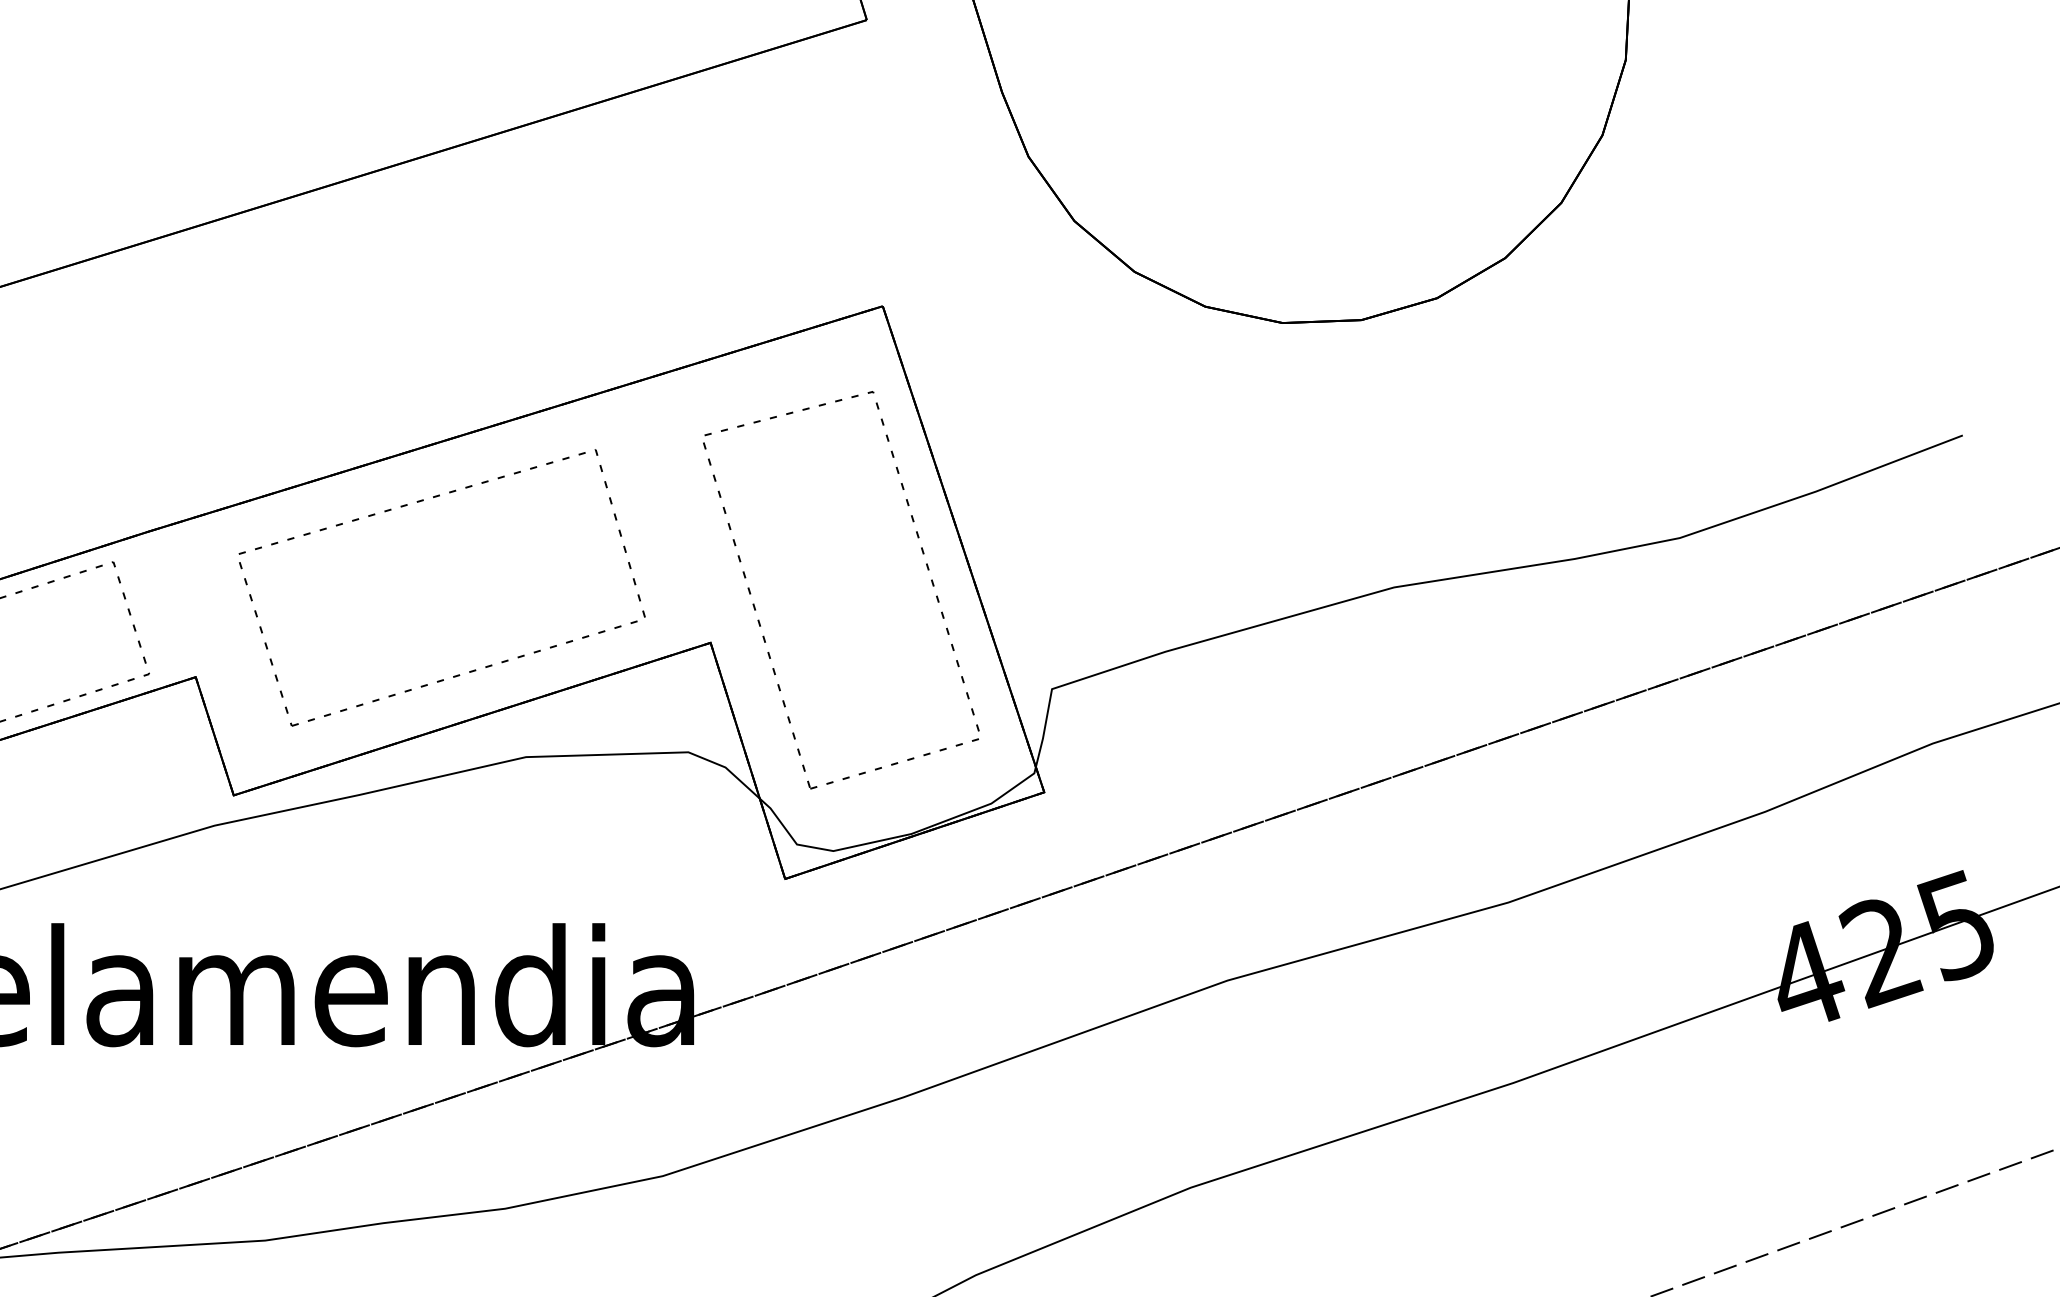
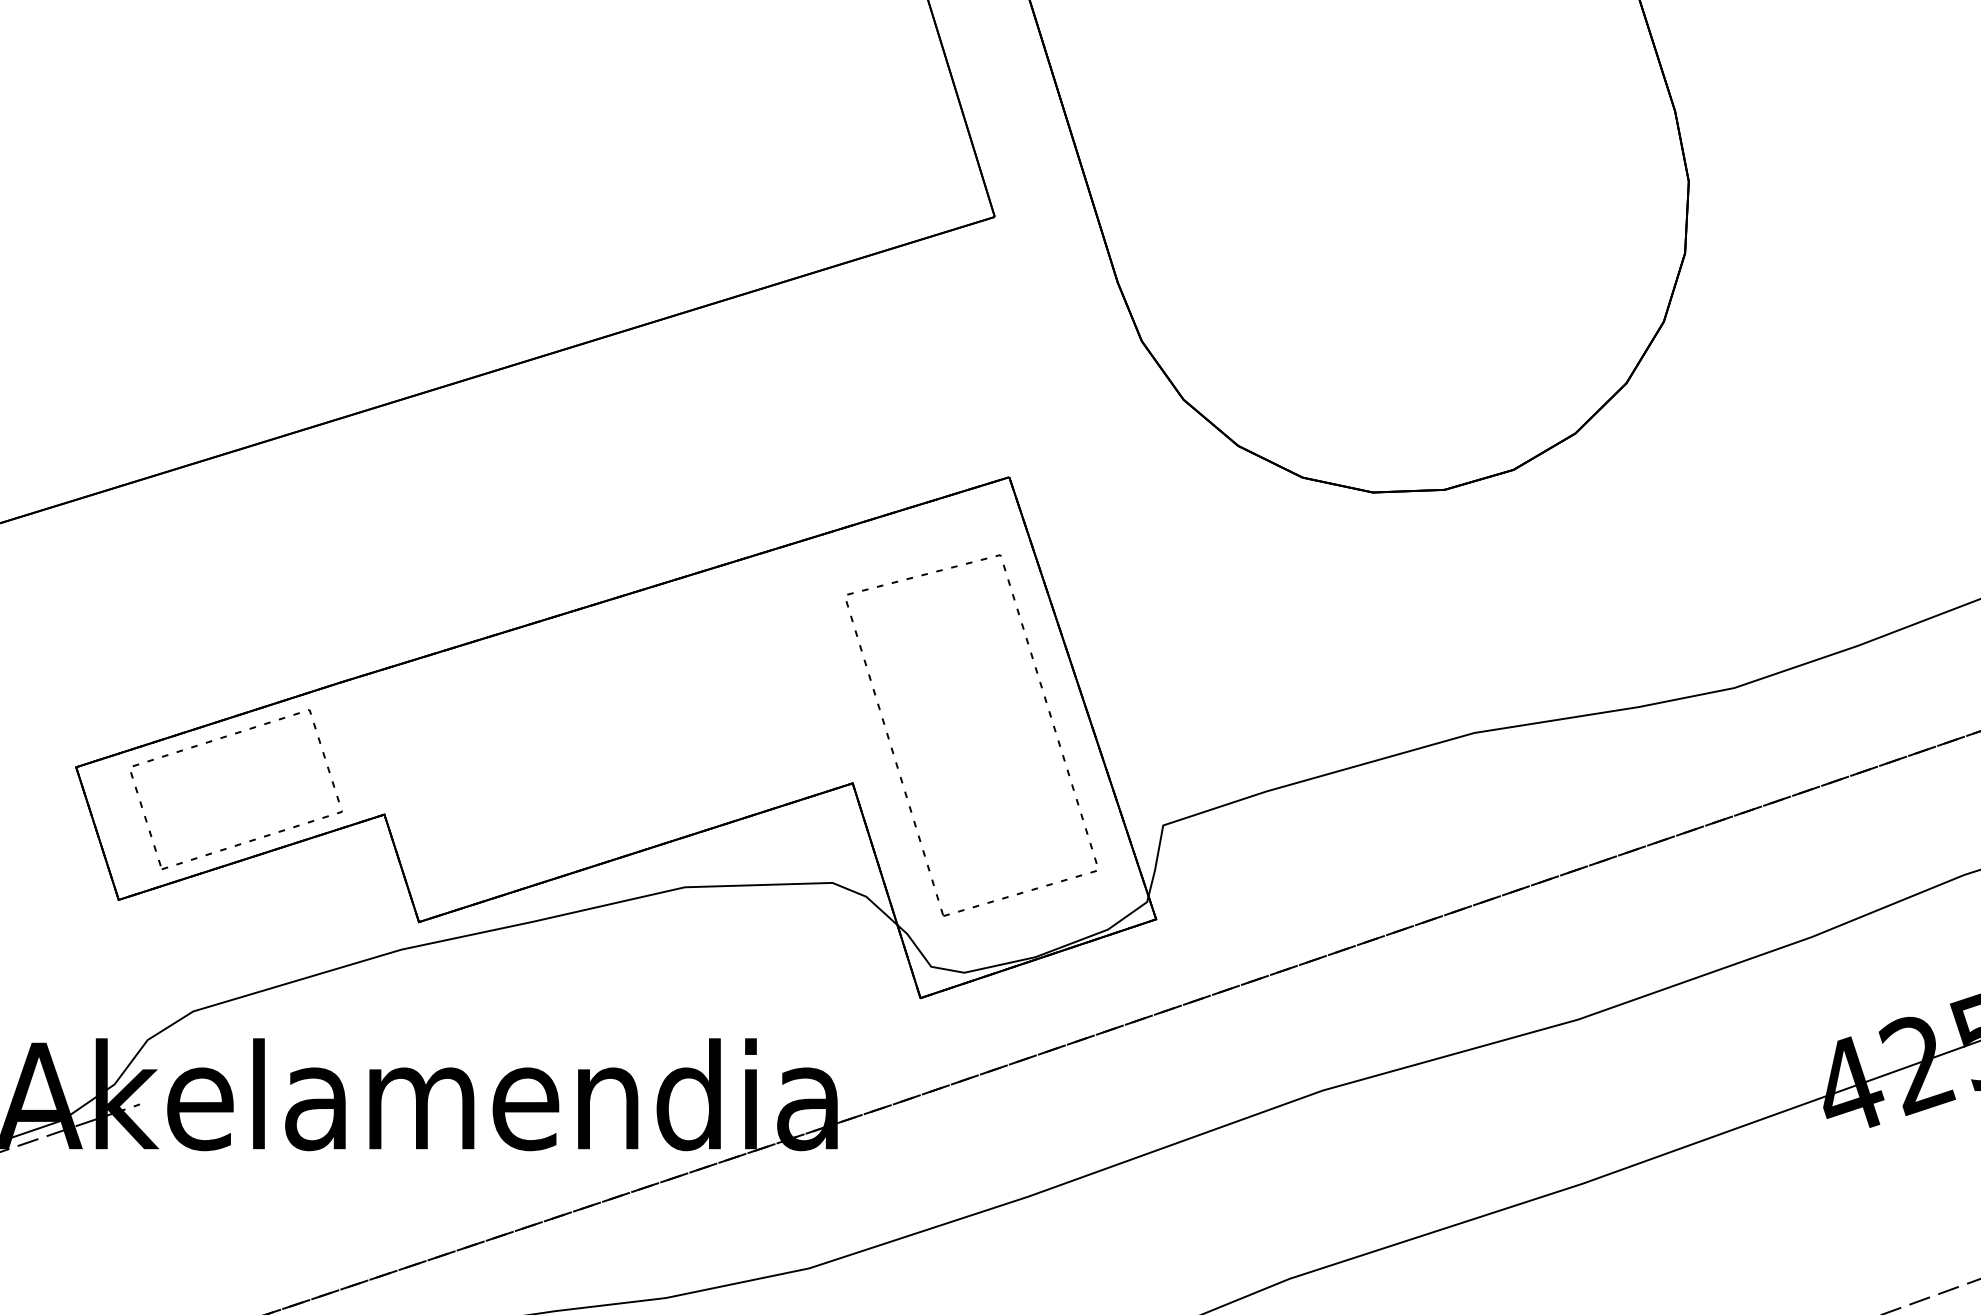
part: (470, 670) -> (634, 808), removed

